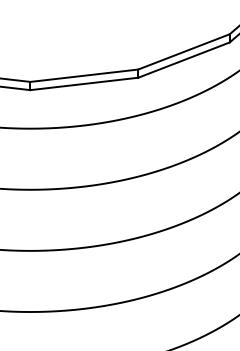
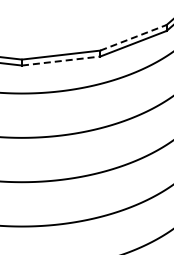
line: (184, 51) -> (133, 37), solid -> dashed
line: (84, 84) -> (61, 61), solid -> dashed

